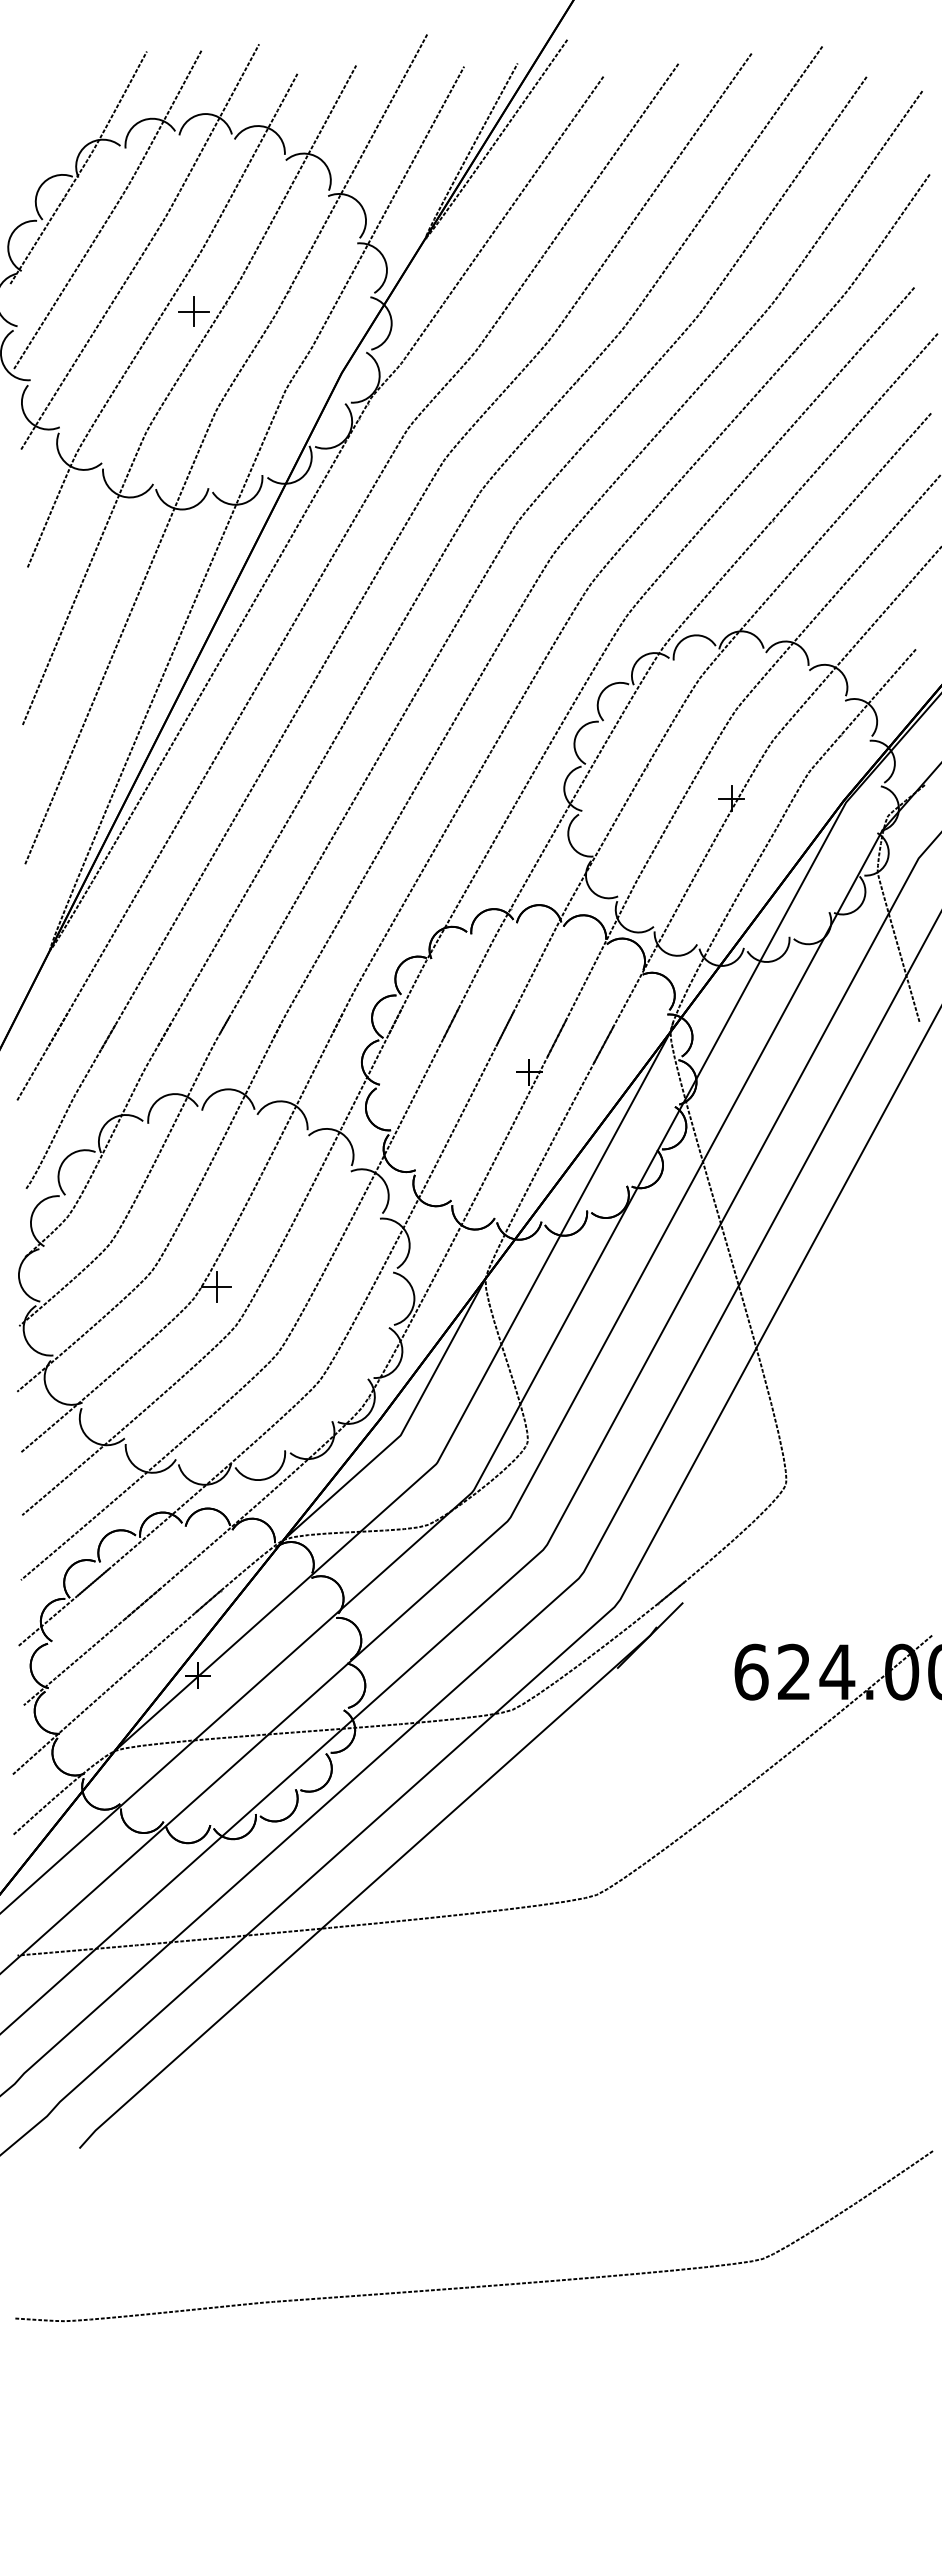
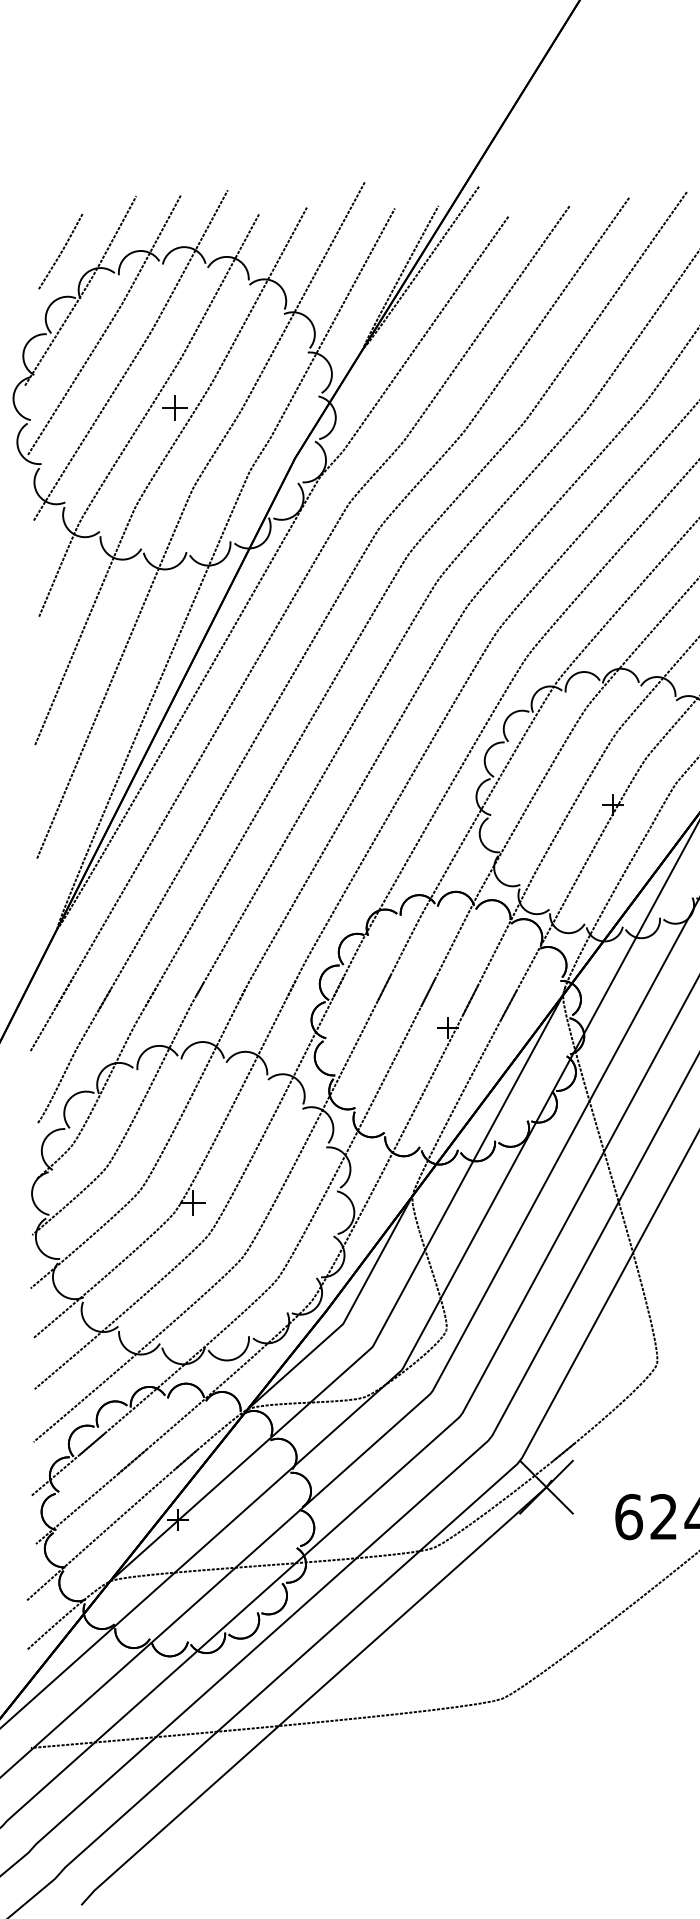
curve: (54, 119) -> (61, 251), added
line: (649, 1635) -> (545, 1487), added

